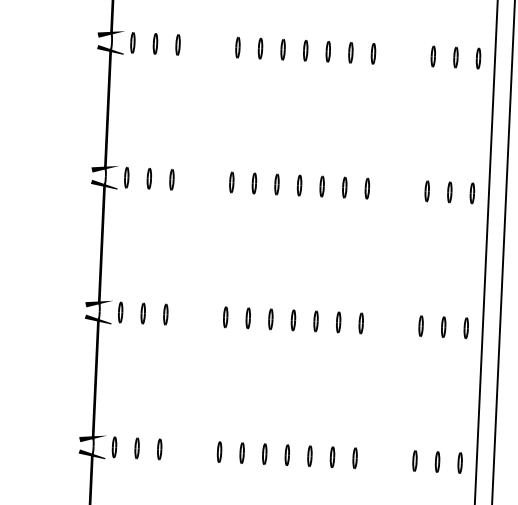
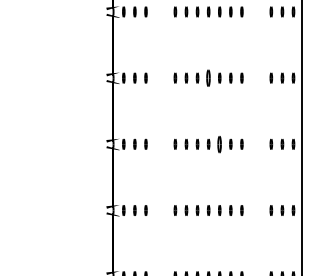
part: (299, 184) -> (208, 77), size x1.6
part: (315, 319) -> (219, 143), size x1.6

